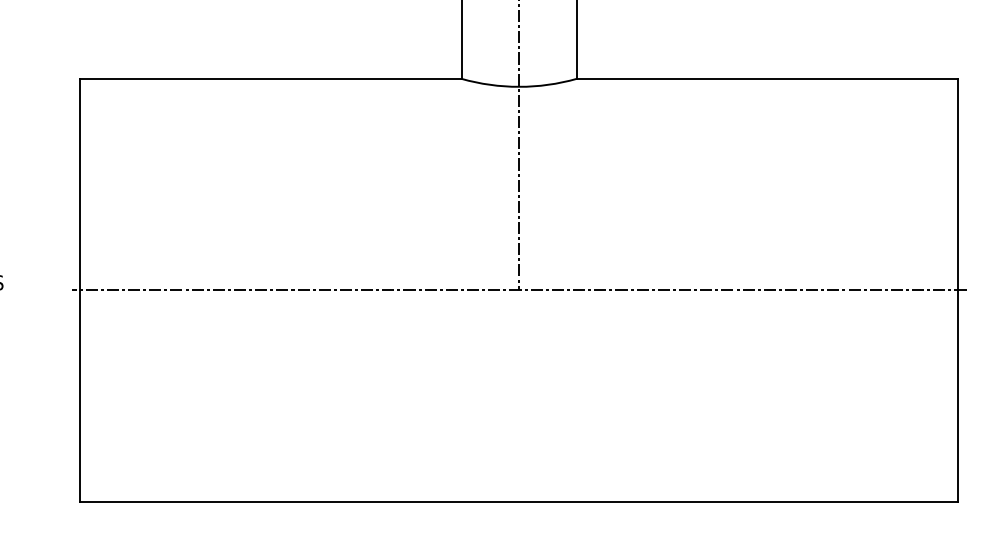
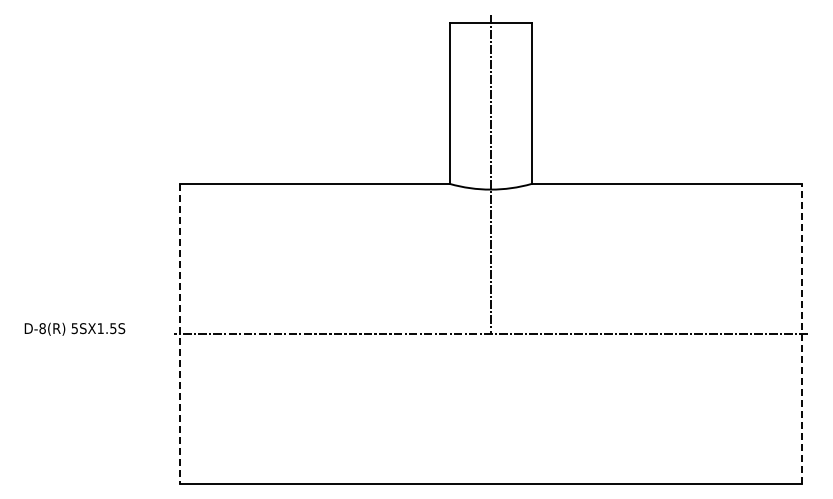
line: (958, 289) -> (802, 333), solid -> dashed
line: (80, 291) -> (179, 334), solid -> dashed

